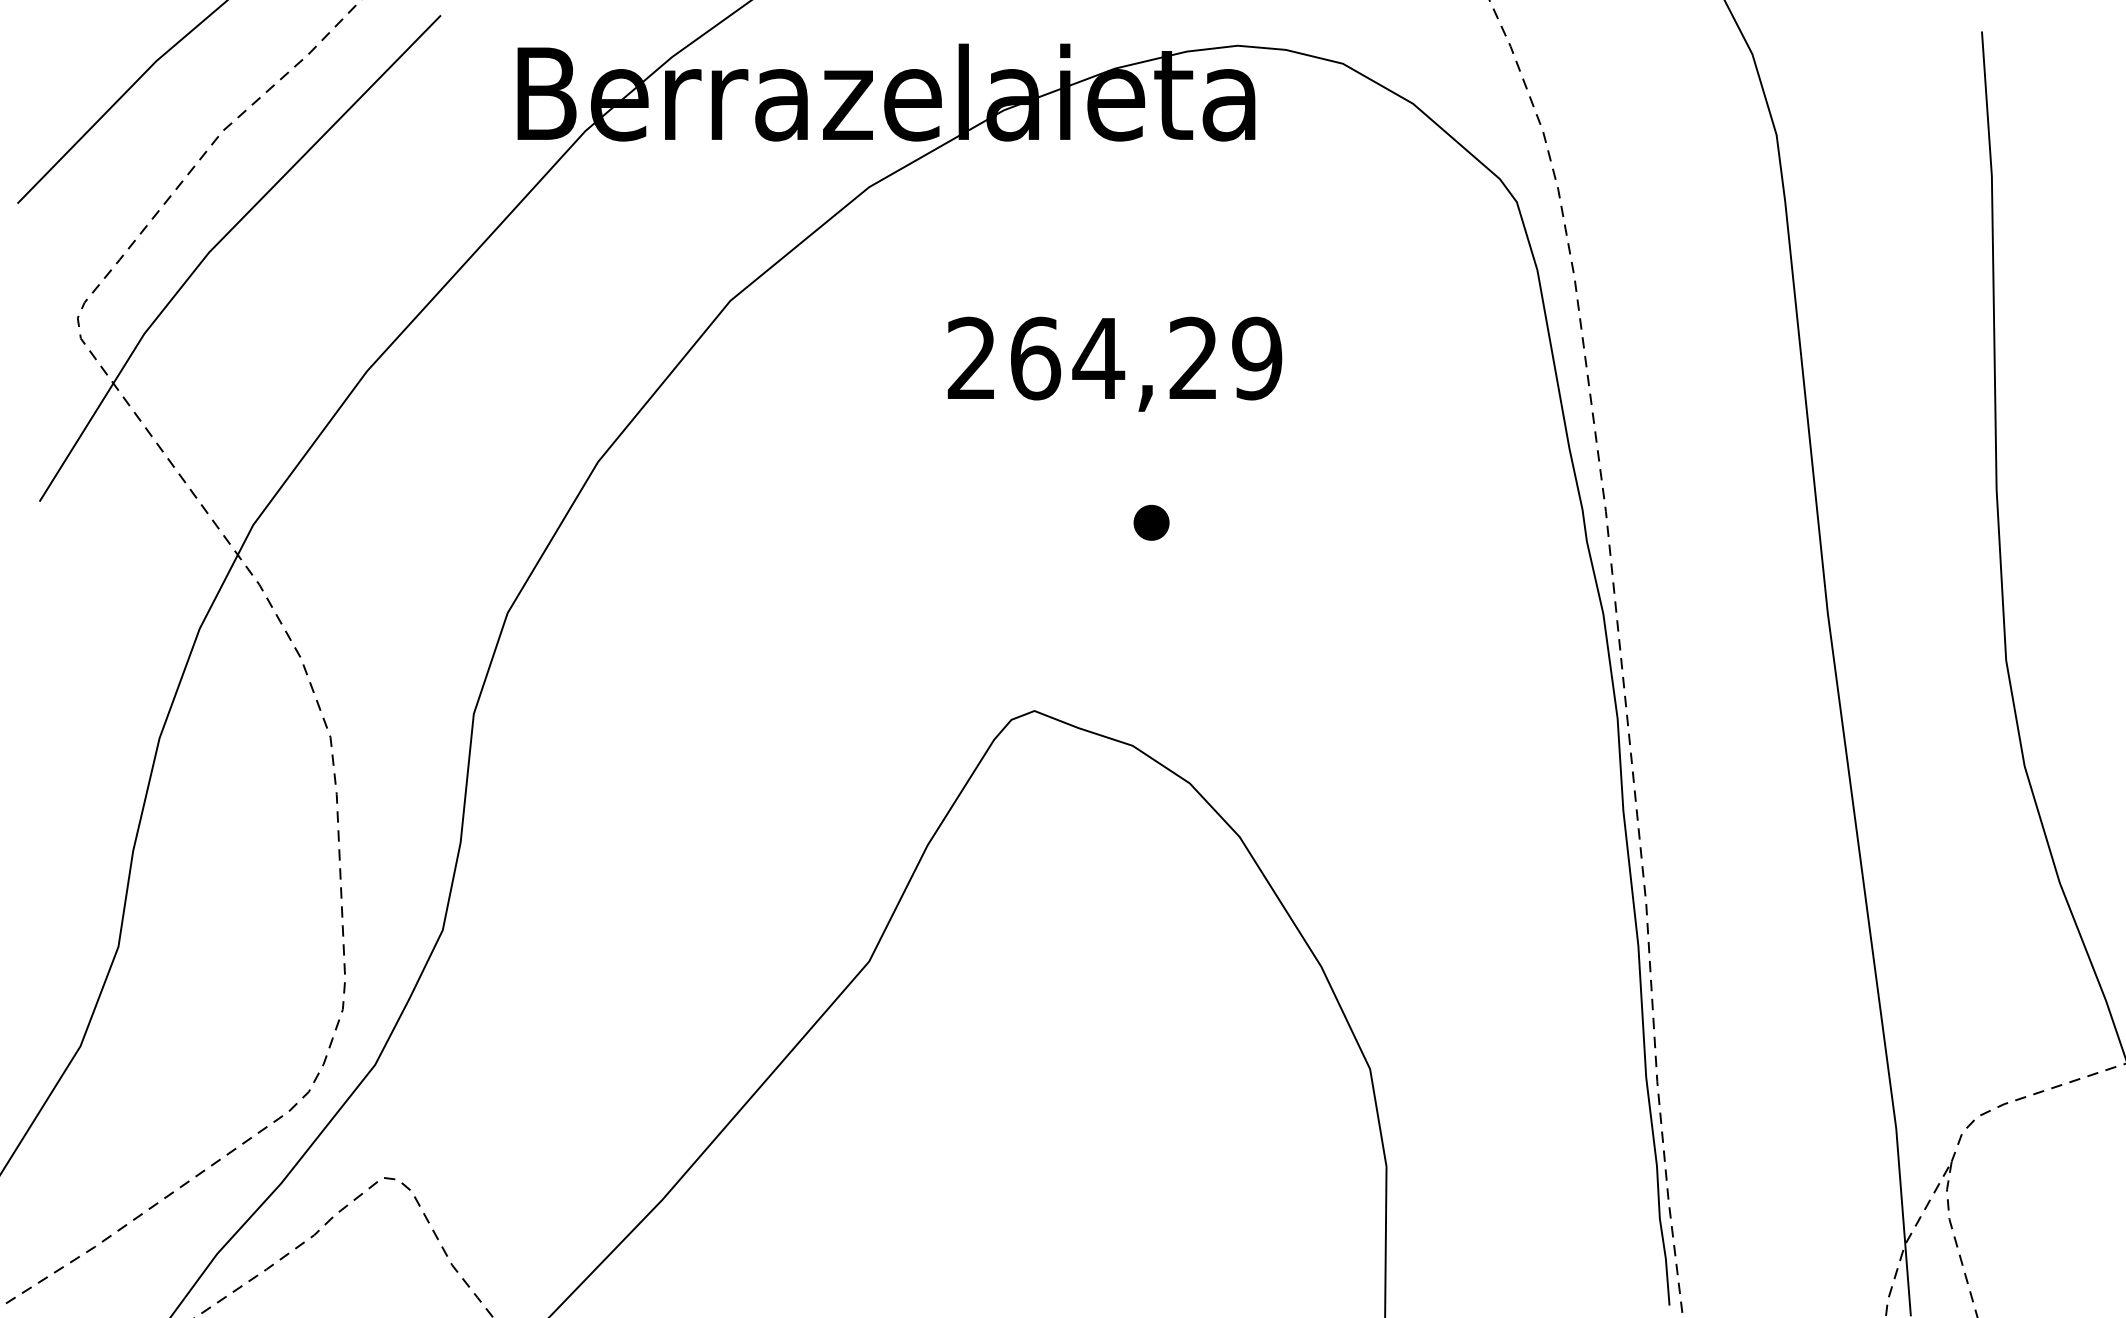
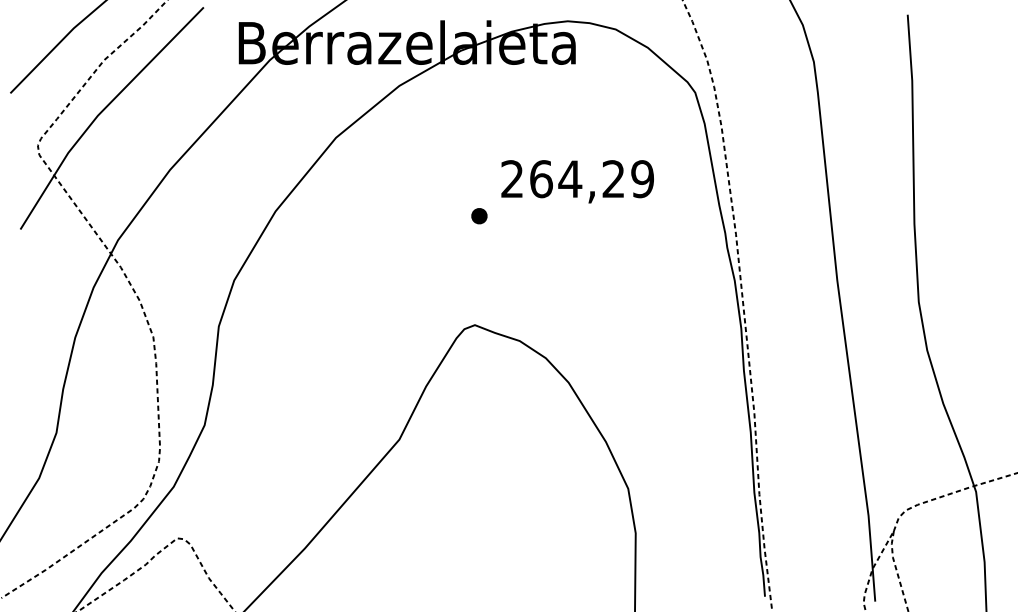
text: (1114, 363) -> (577, 181), moved
part: (1151, 523) -> (479, 216), moved

